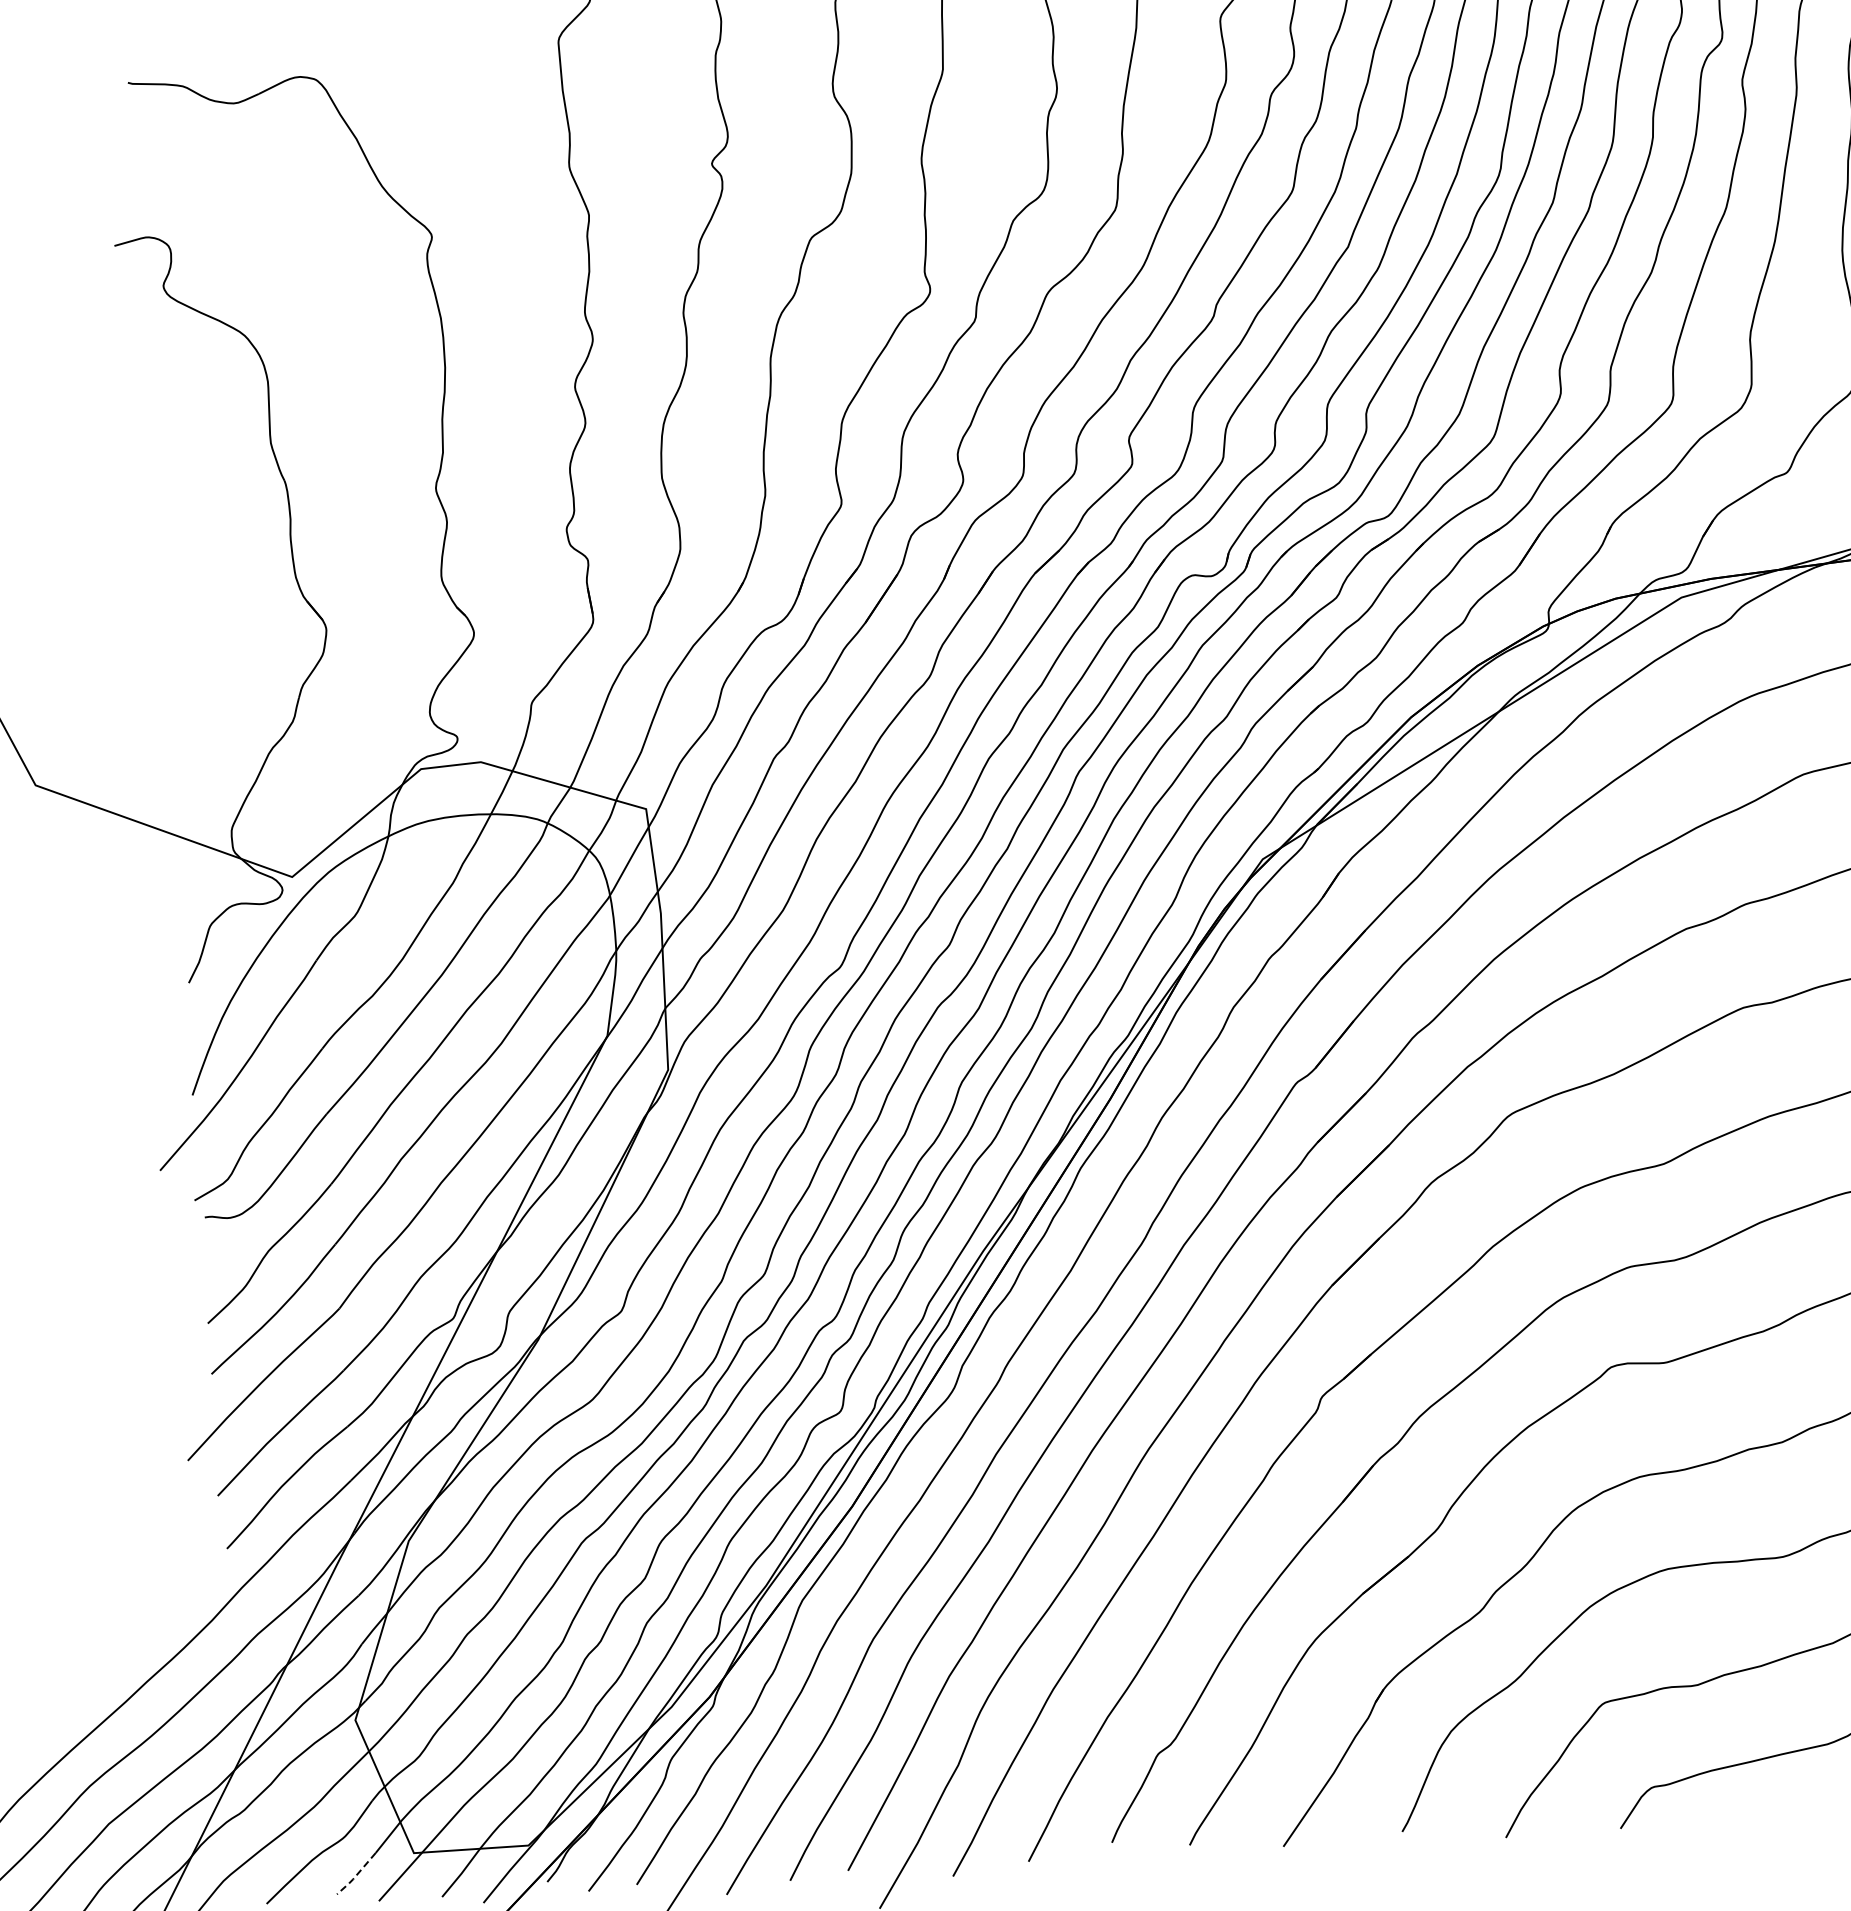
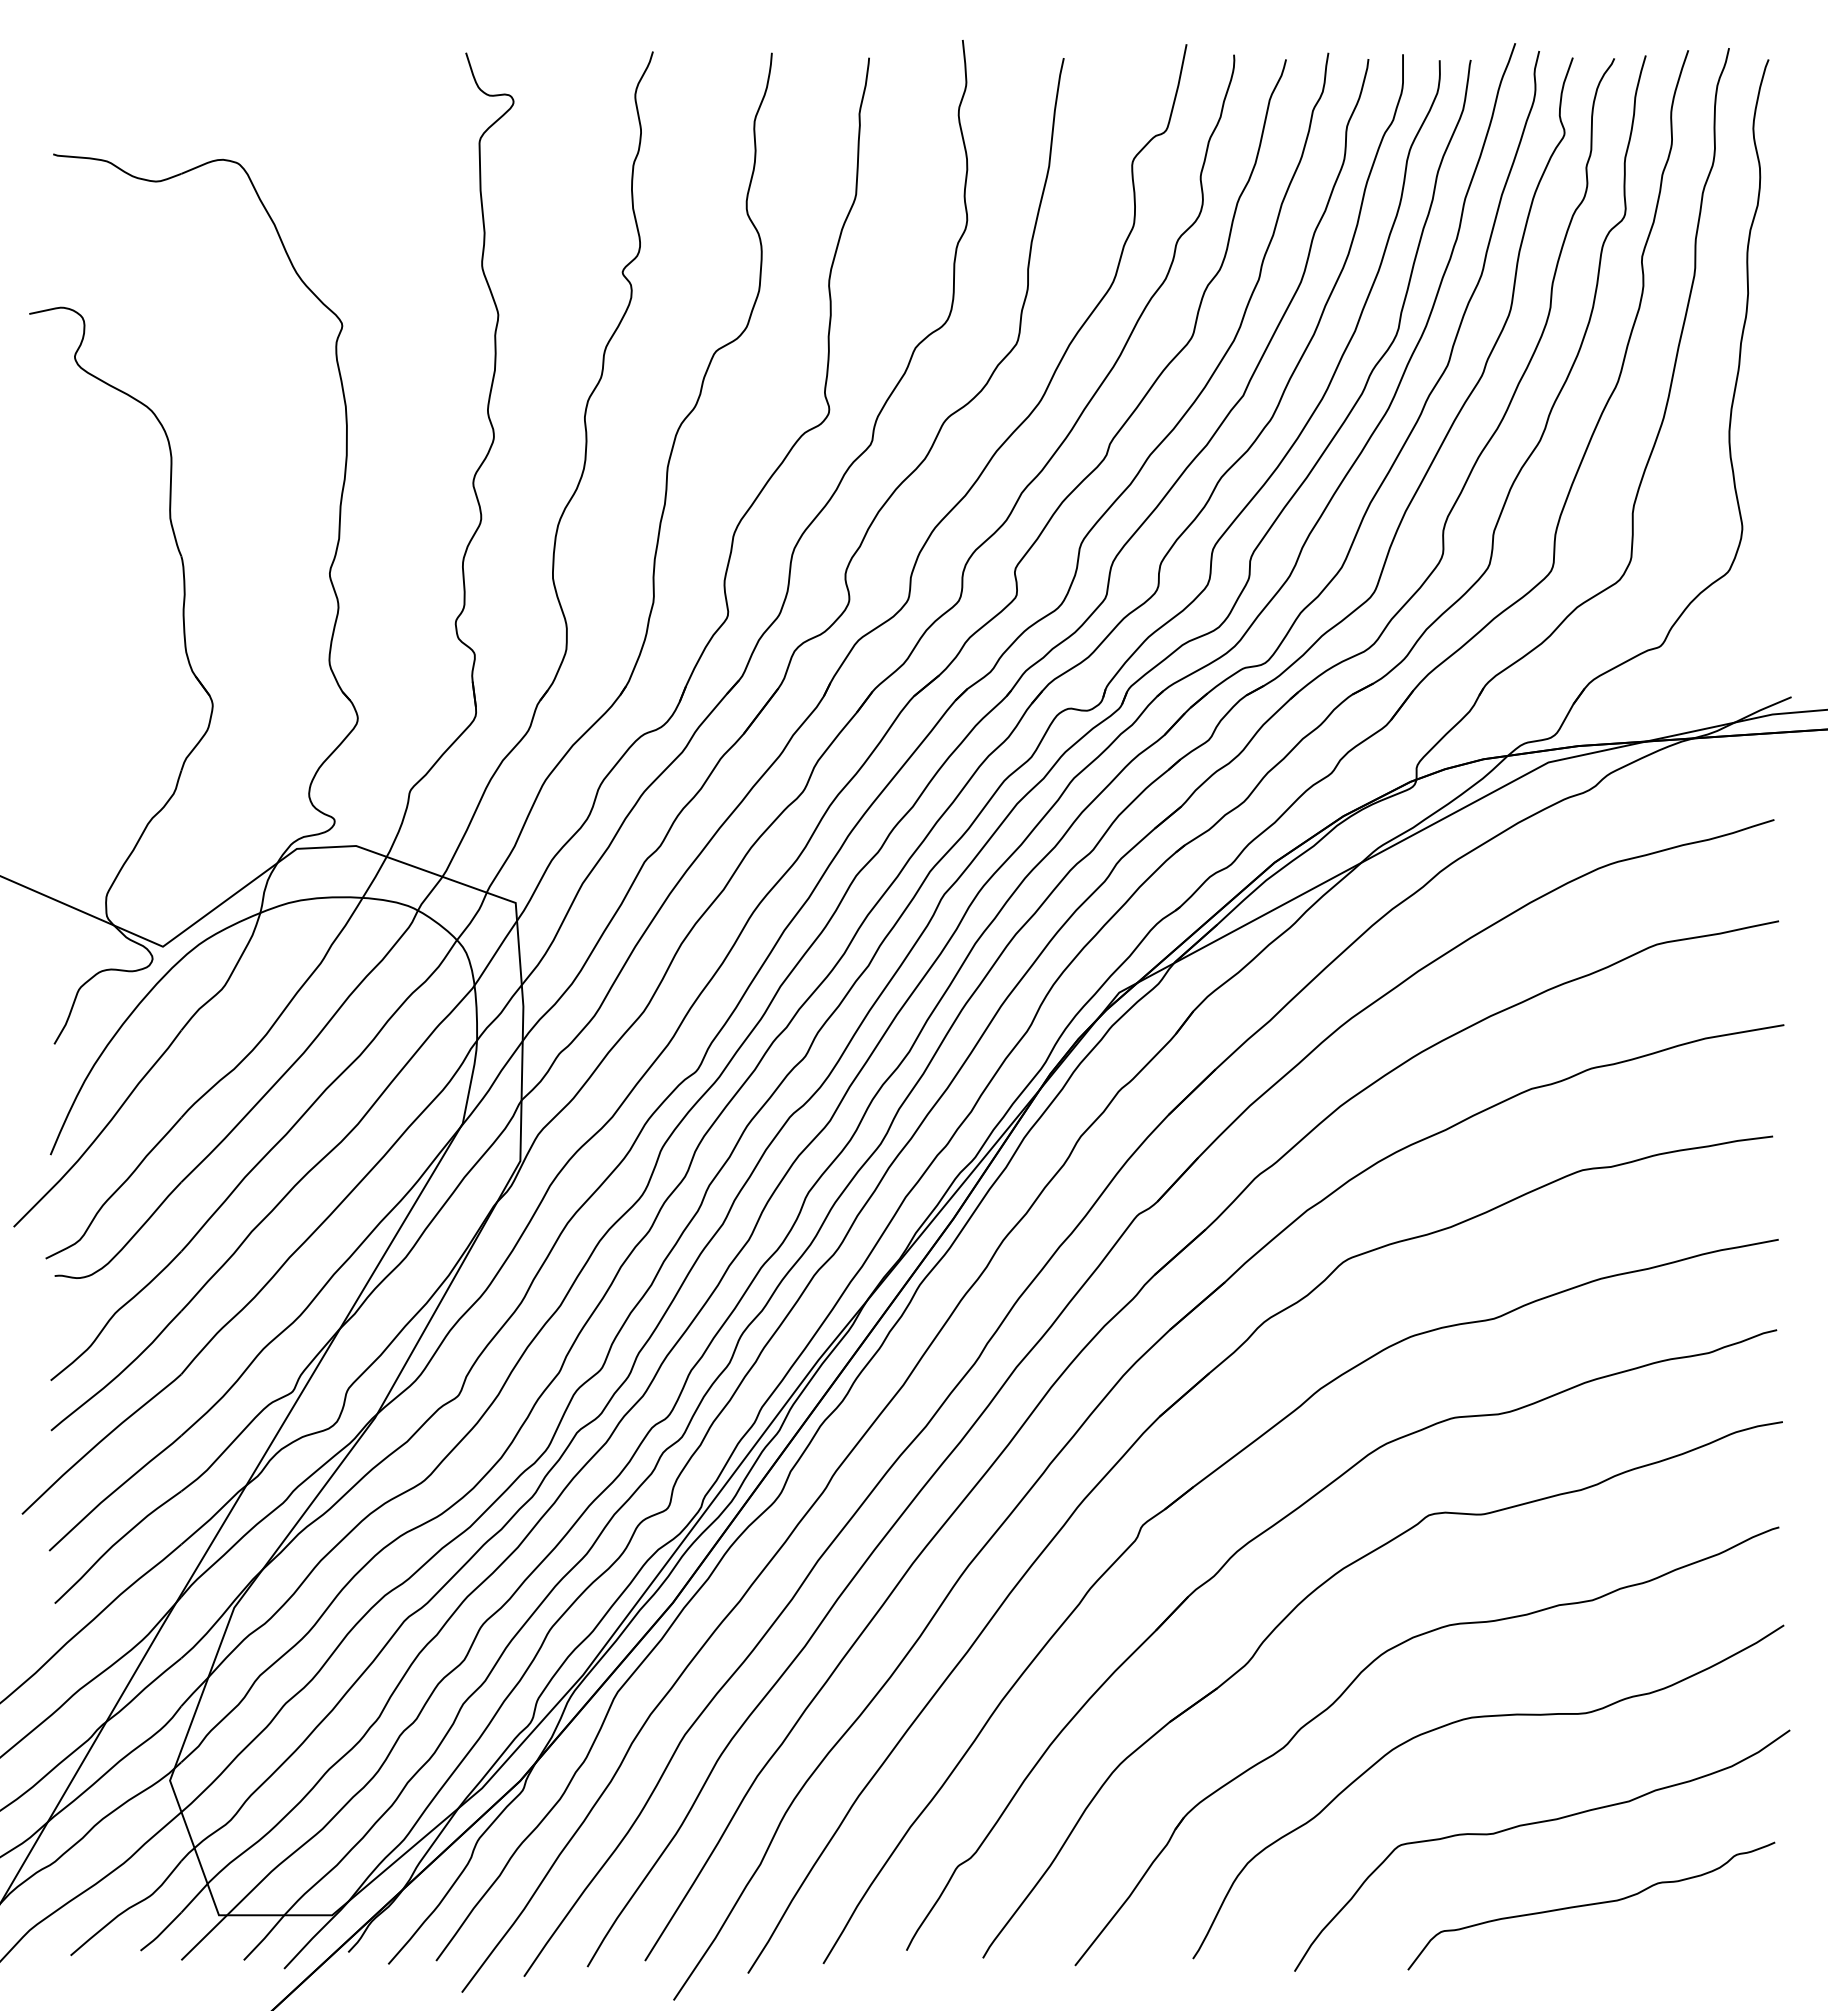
line: (356, 1875) -> (160, 1933), dashed -> solid

